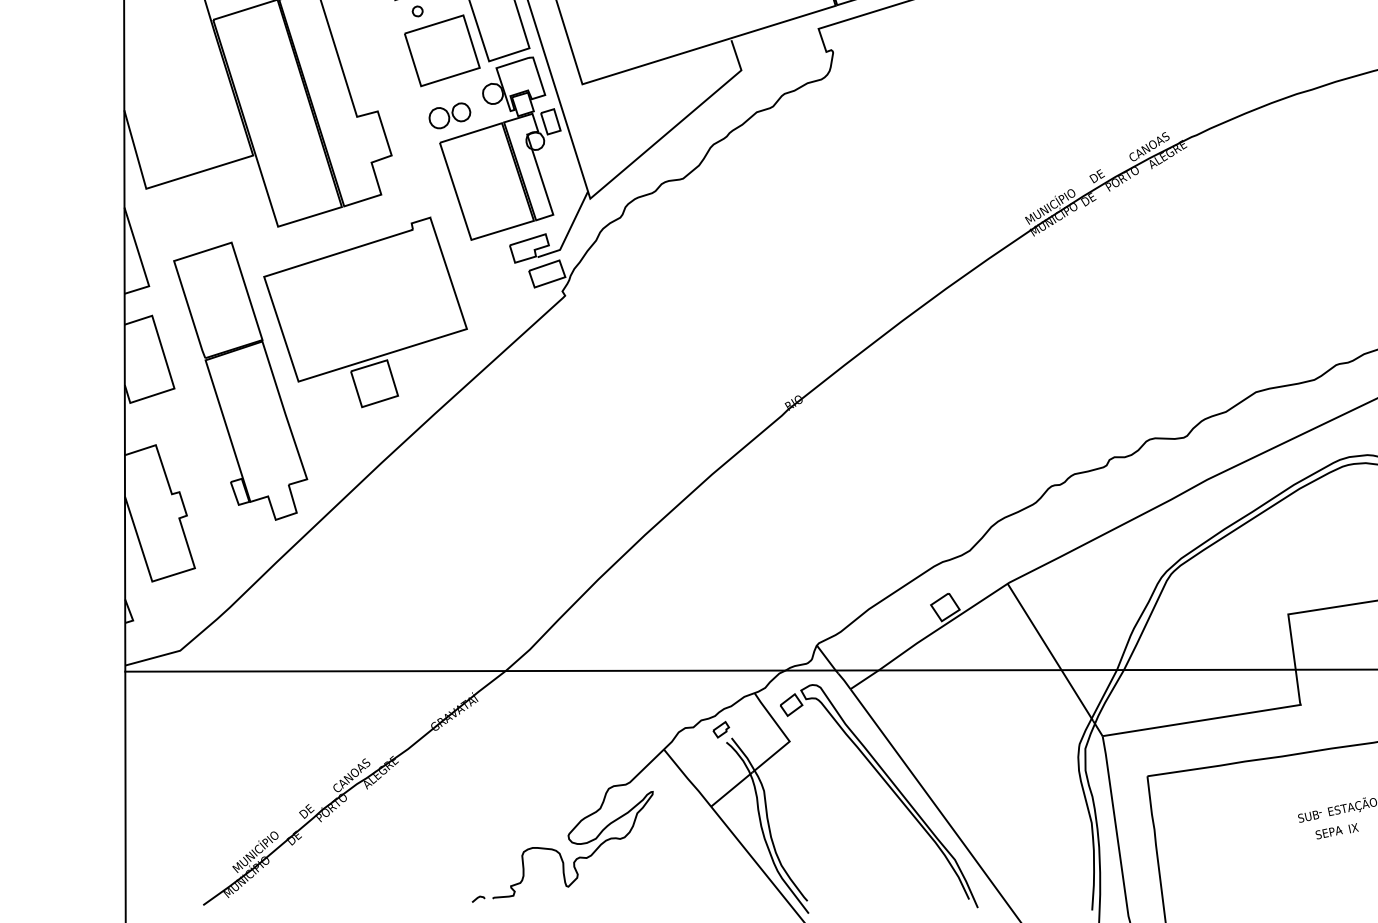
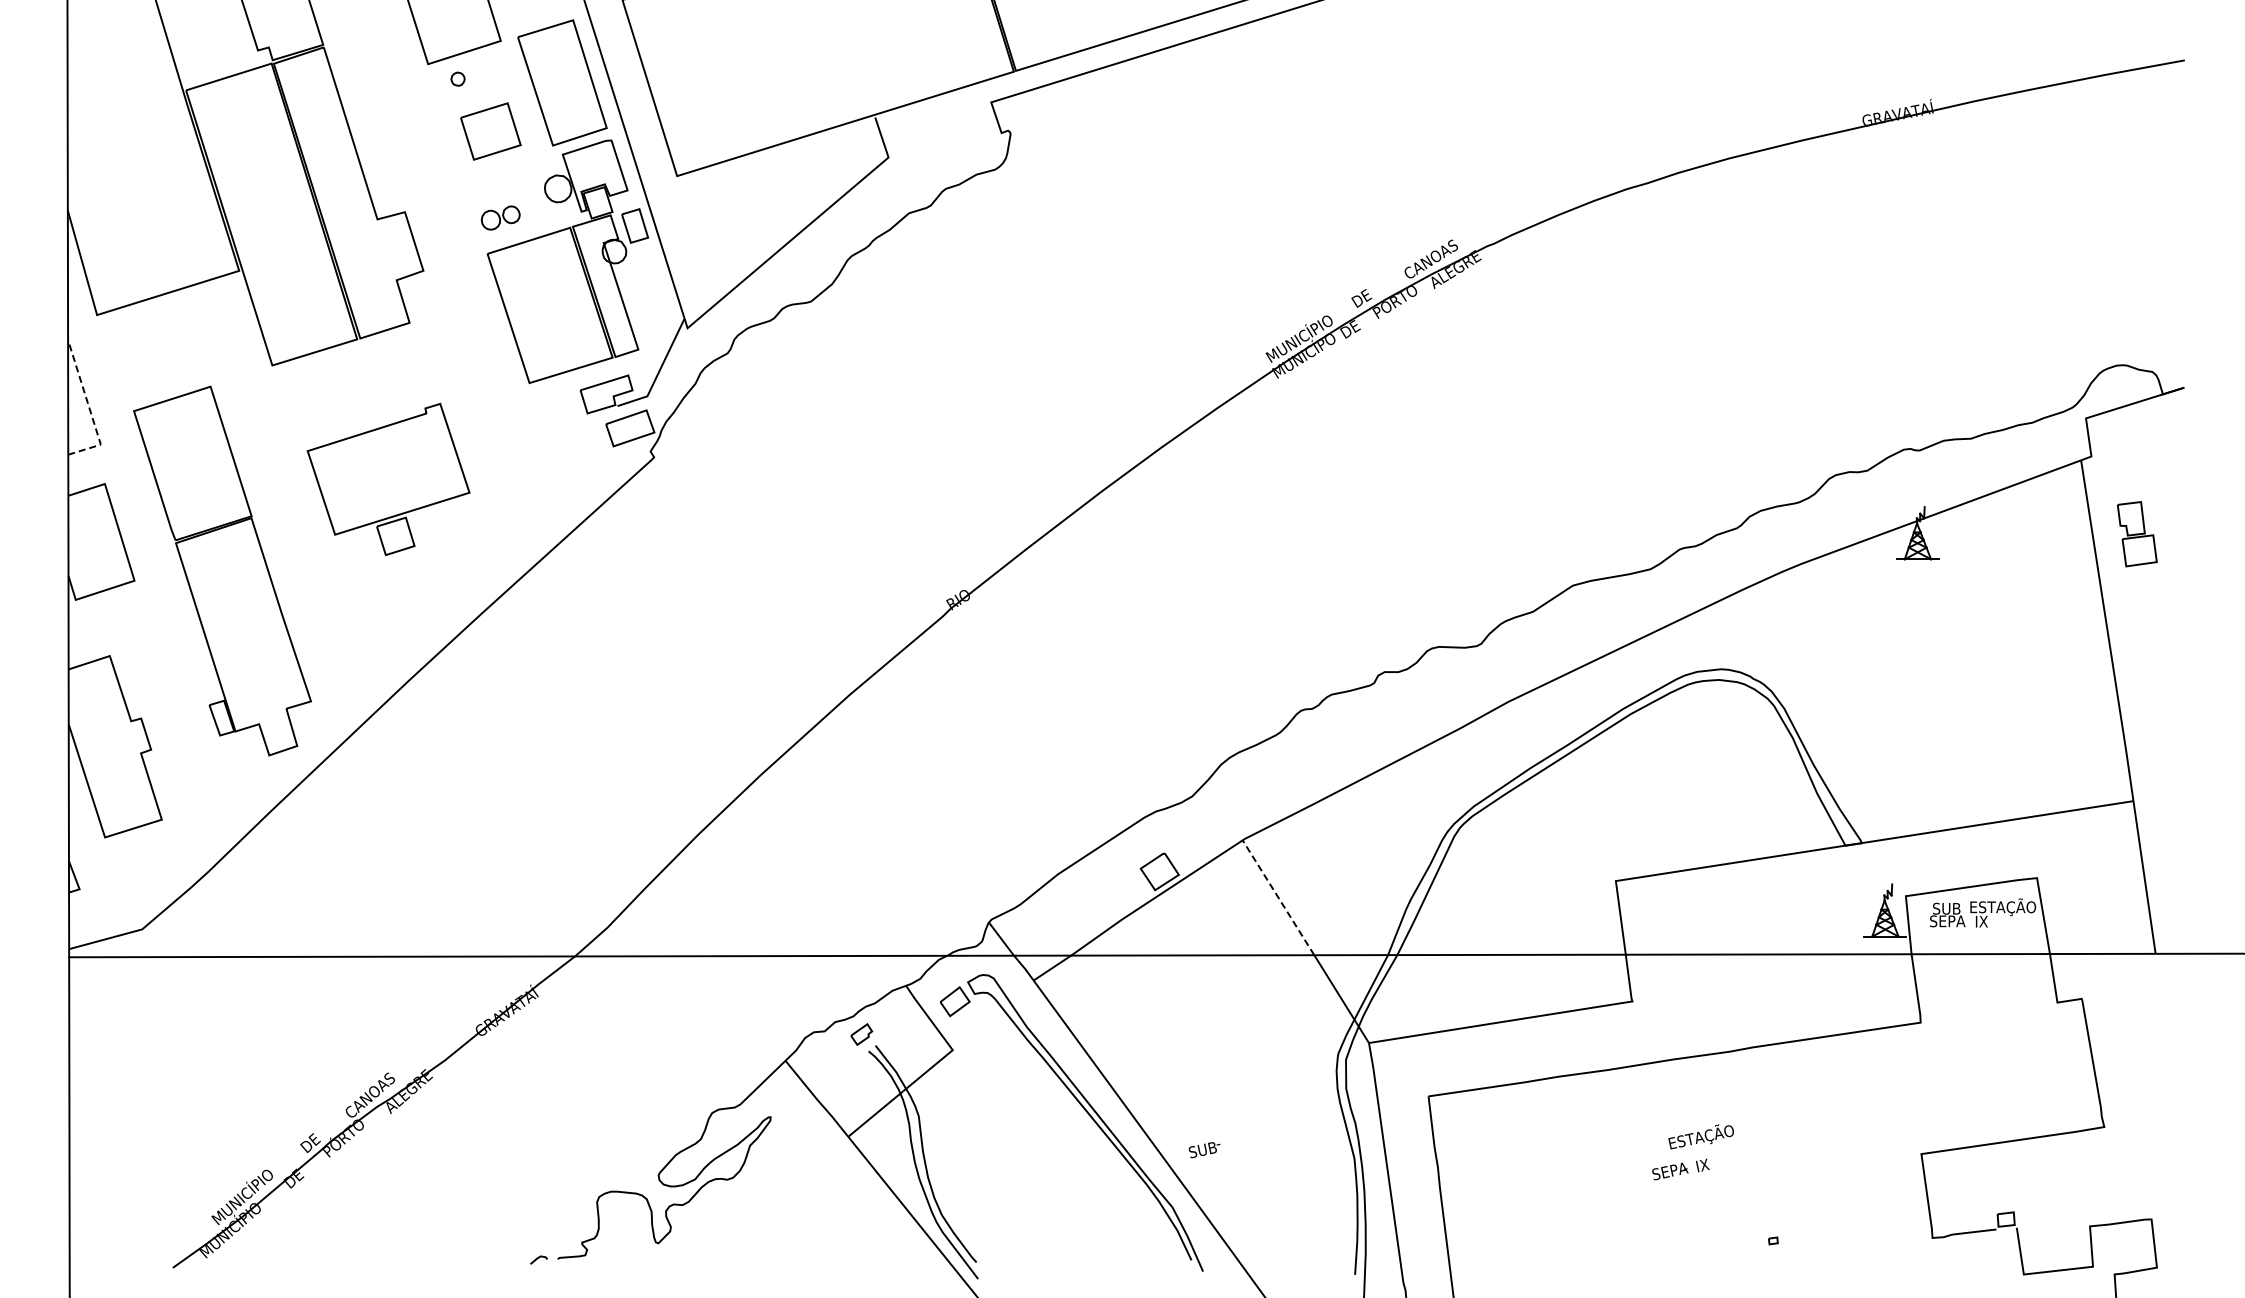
part: (442, 50) -> (490, 131), size x0.6
part: (449, 115) -> (500, 217), size x0.7
line: (140, 259) -> (89, 409), solid -> dashed
part: (365, 312) -> (388, 479), size x0.6
line: (1034, 626) -> (1278, 897), solid -> dashed
text: (1309, 816) -> (1204, 1150), moved

